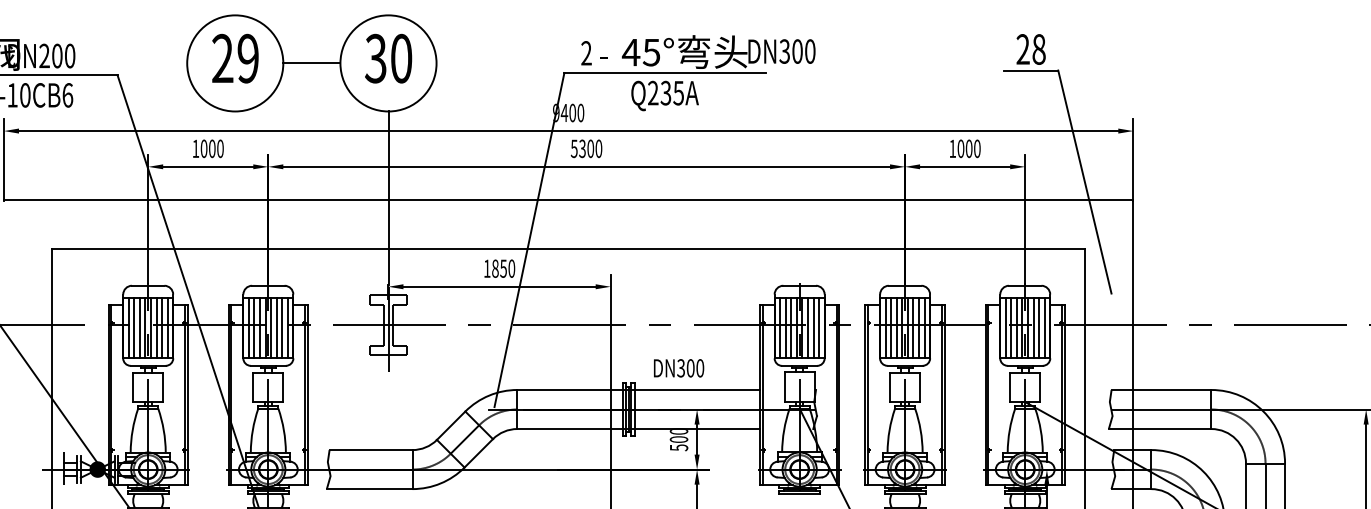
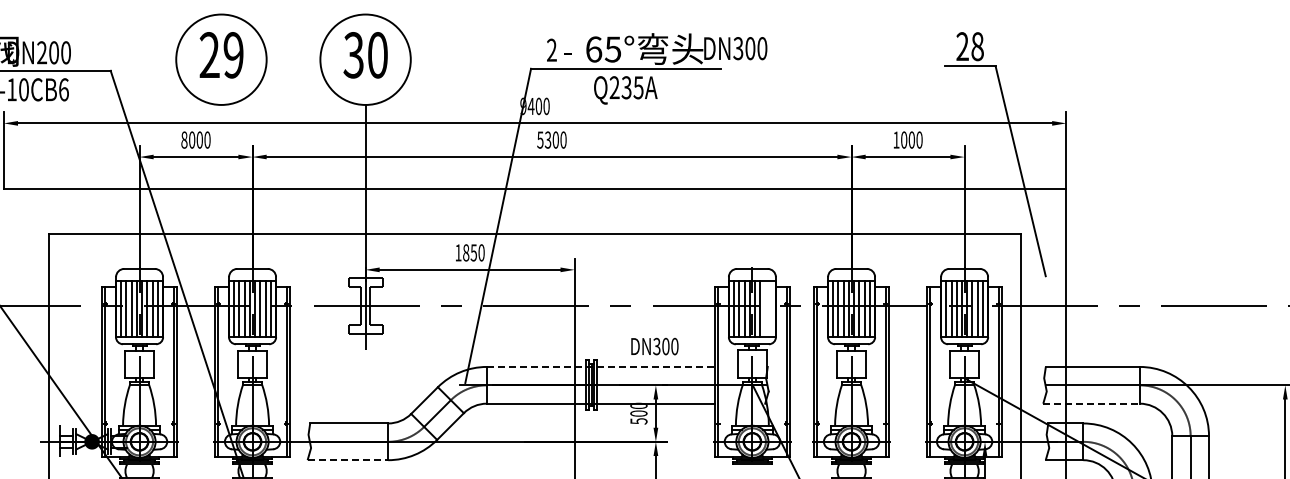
text: (630, 52) -> (593, 49), 45° -> 65°
line: (311, 63) -> (293, 59), removed
text: (195, 148) -> (184, 139), 1000 -> 8000
line: (813, 327) -> (765, 308), removed
line: (818, 327) -> (770, 308), removed
text: (678, 368) -> (654, 346), moved
line: (639, 389) -> (601, 366), solid -> dashed
line: (1161, 428) -> (1092, 403), solid -> dashed
line: (370, 489) -> (348, 460), solid -> dashed

